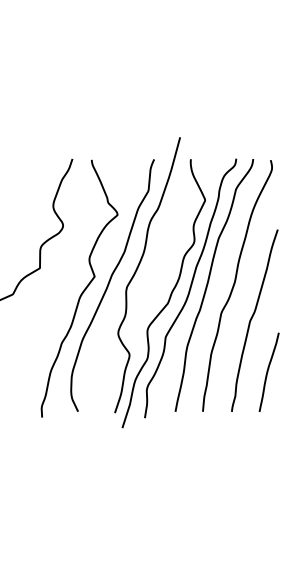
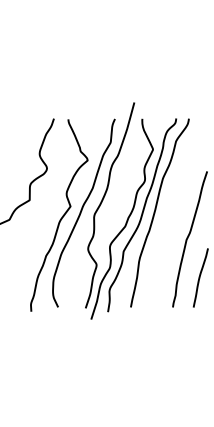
curve: (235, 286) -> (175, 213), removed

